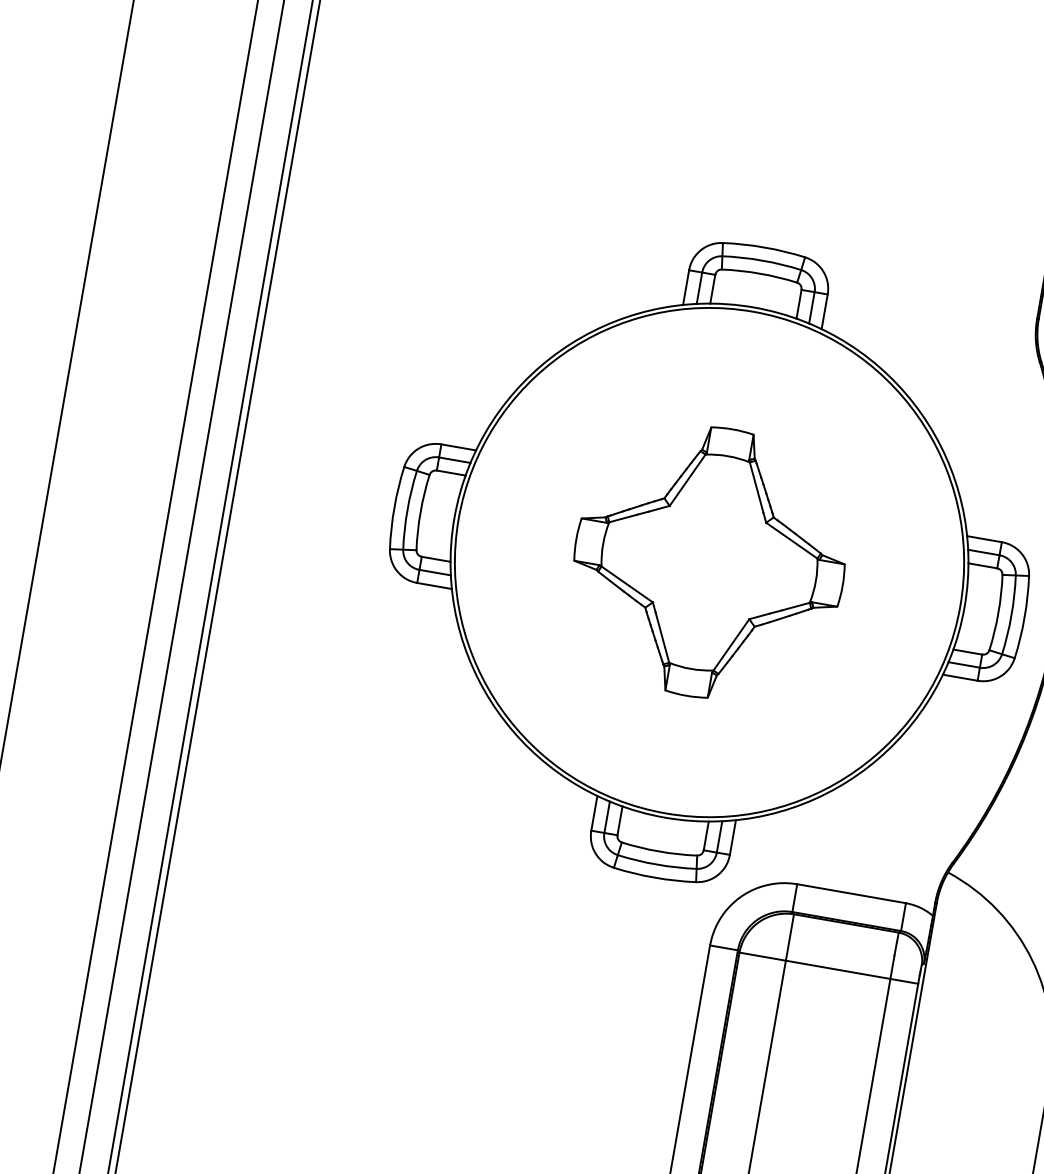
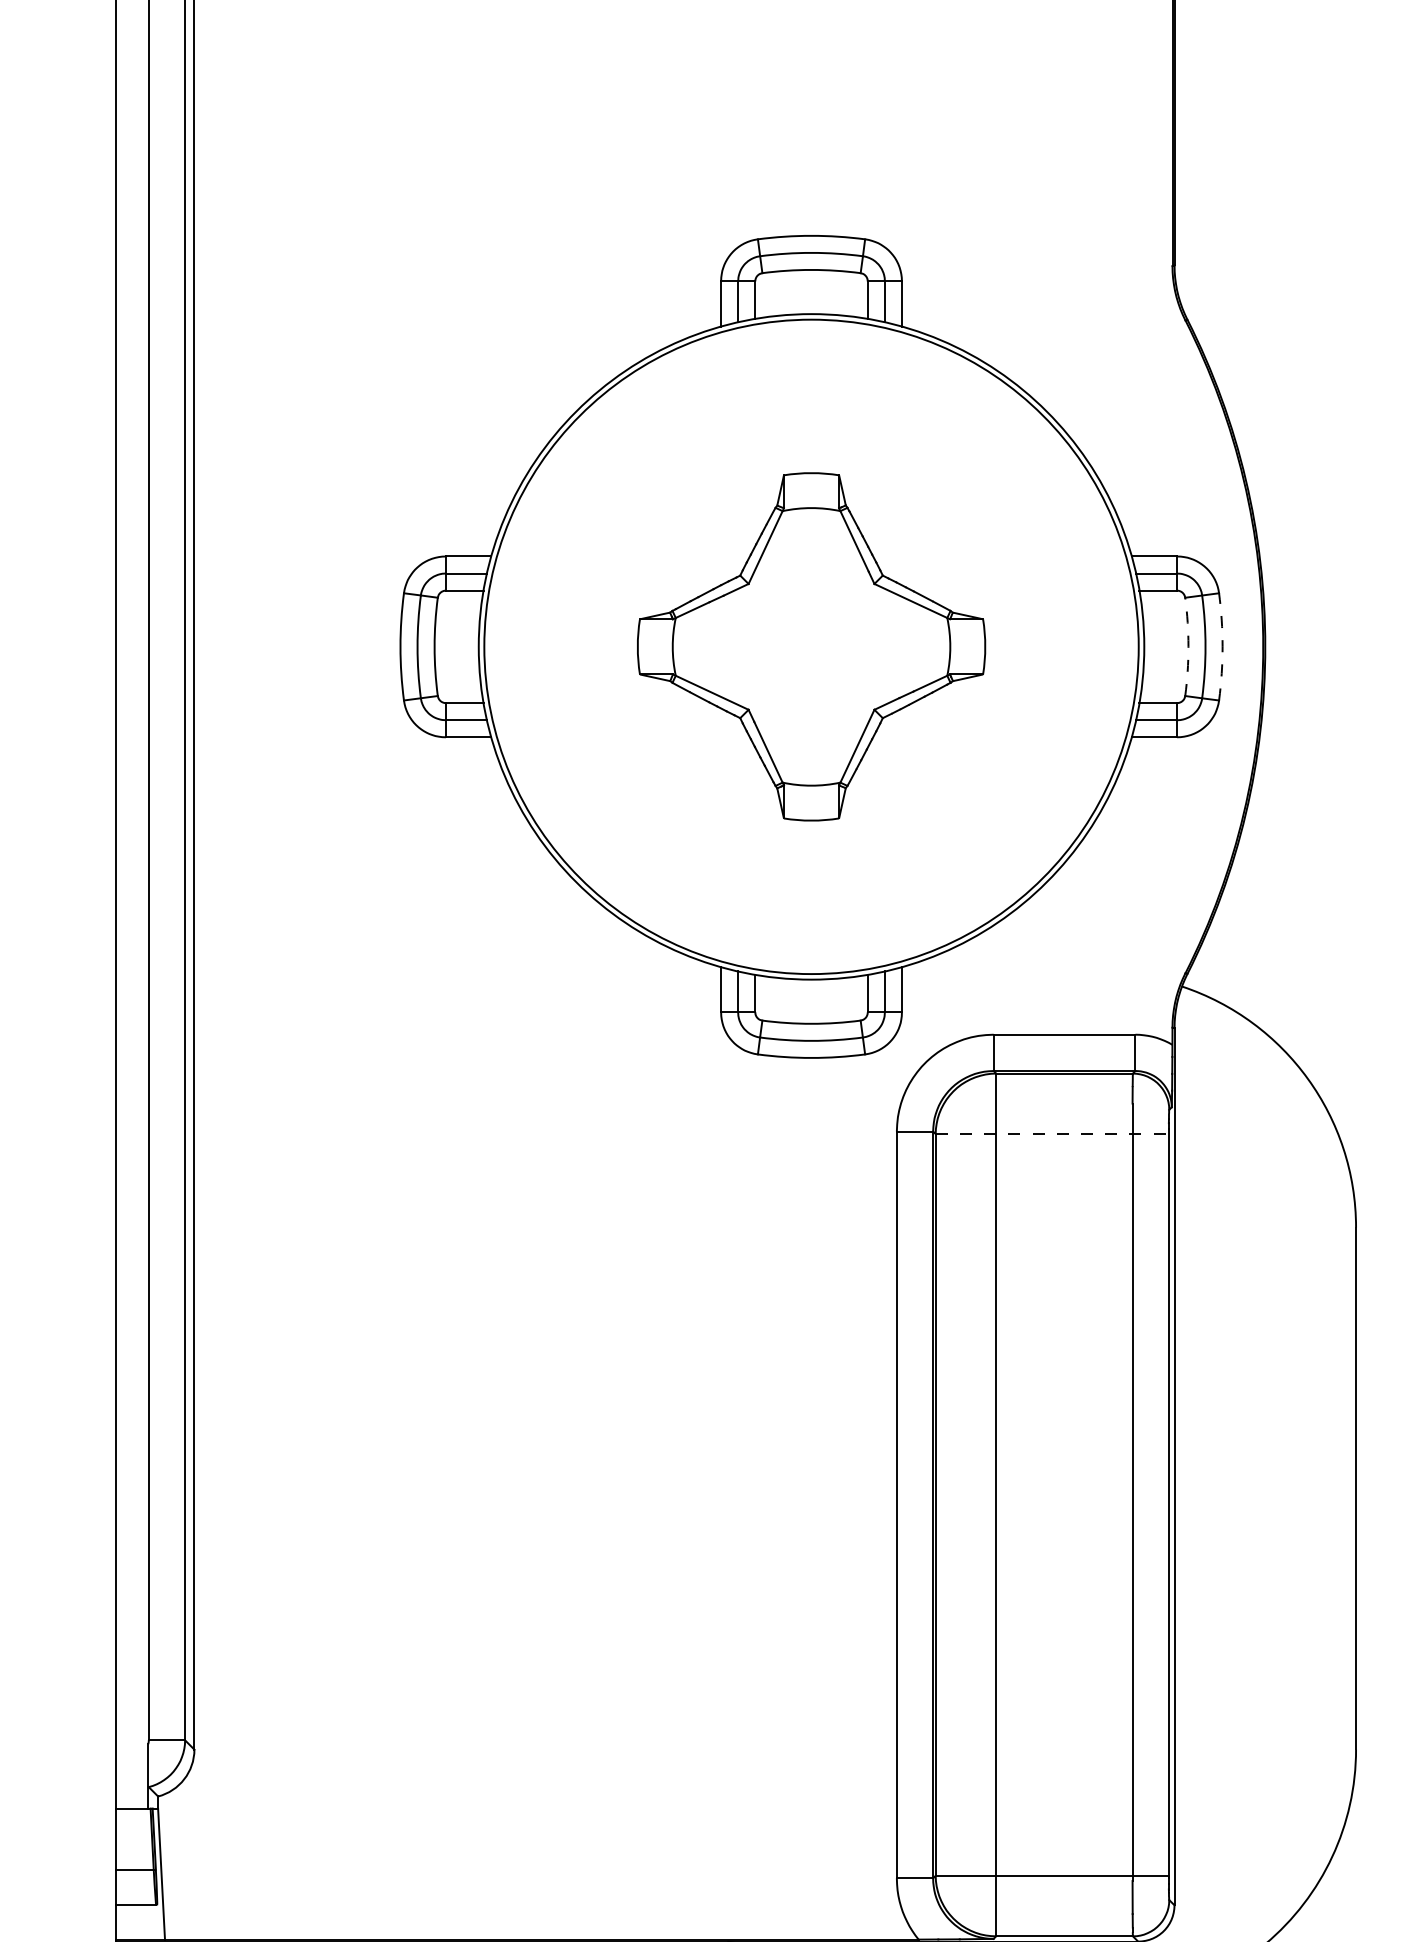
arc: (998, 612) -> (1188, 646), solid -> dashed
arc: (1024, 617) -> (1222, 646), solid -> dashed
line: (828, 968) -> (1052, 1134), solid -> dashed

